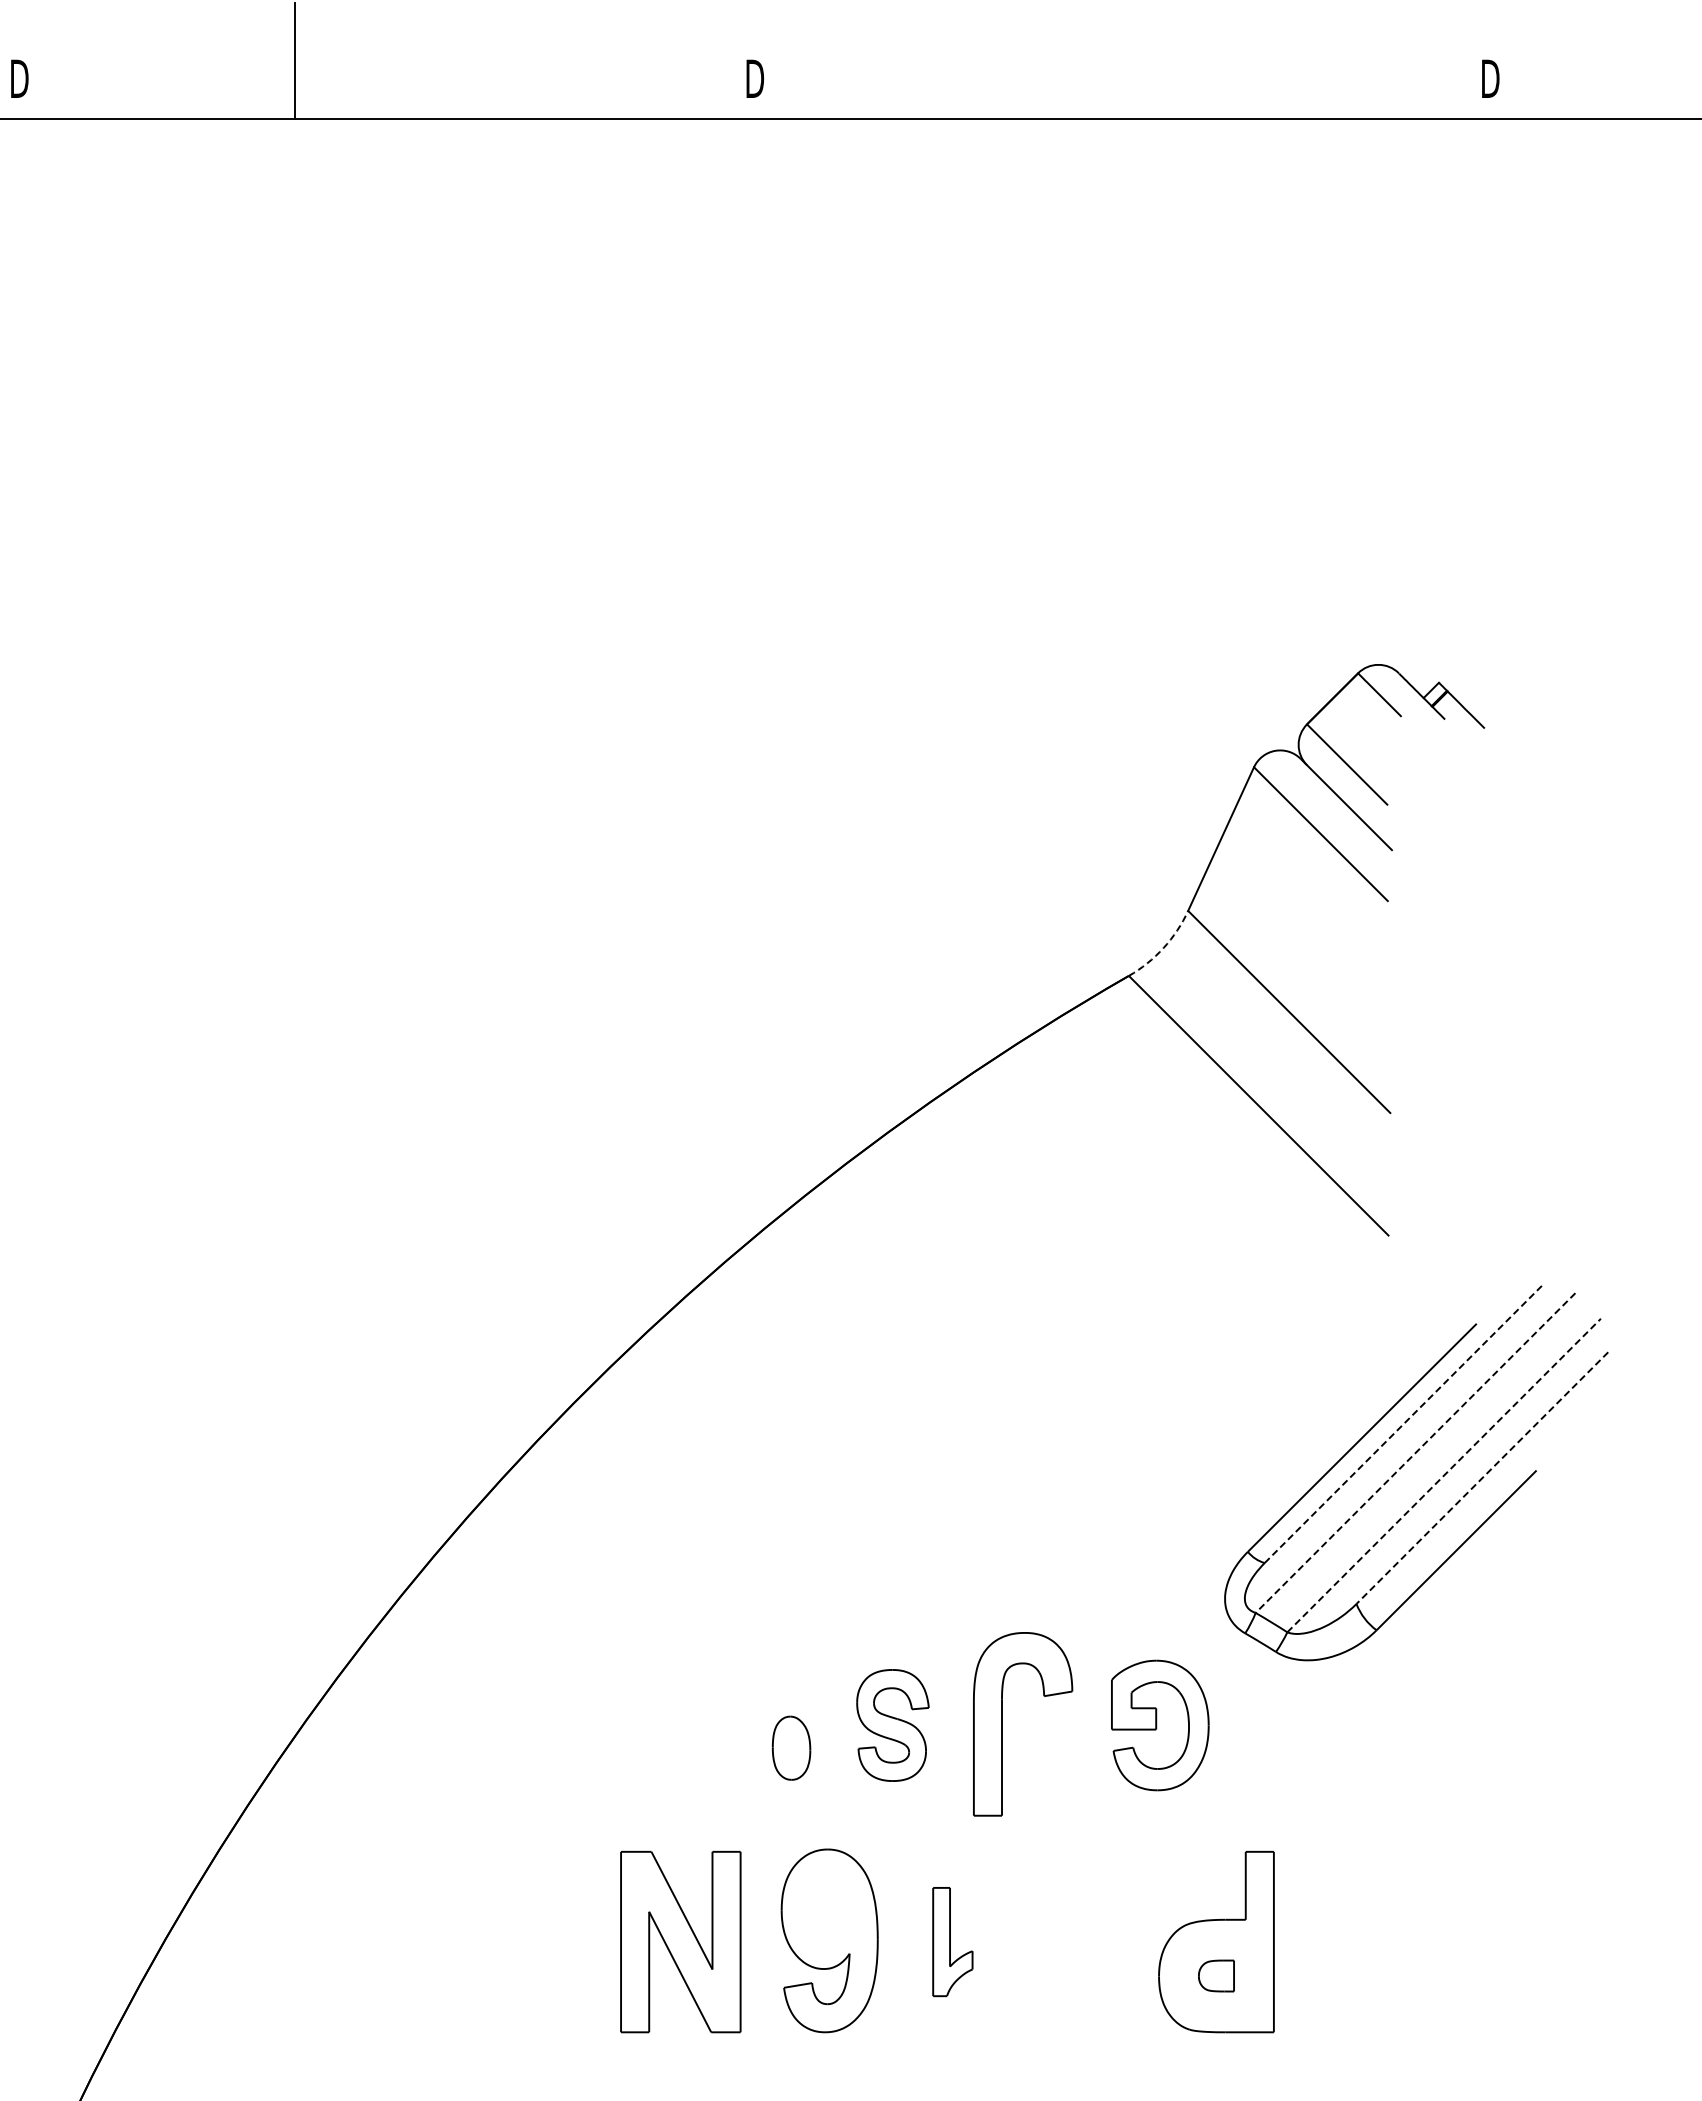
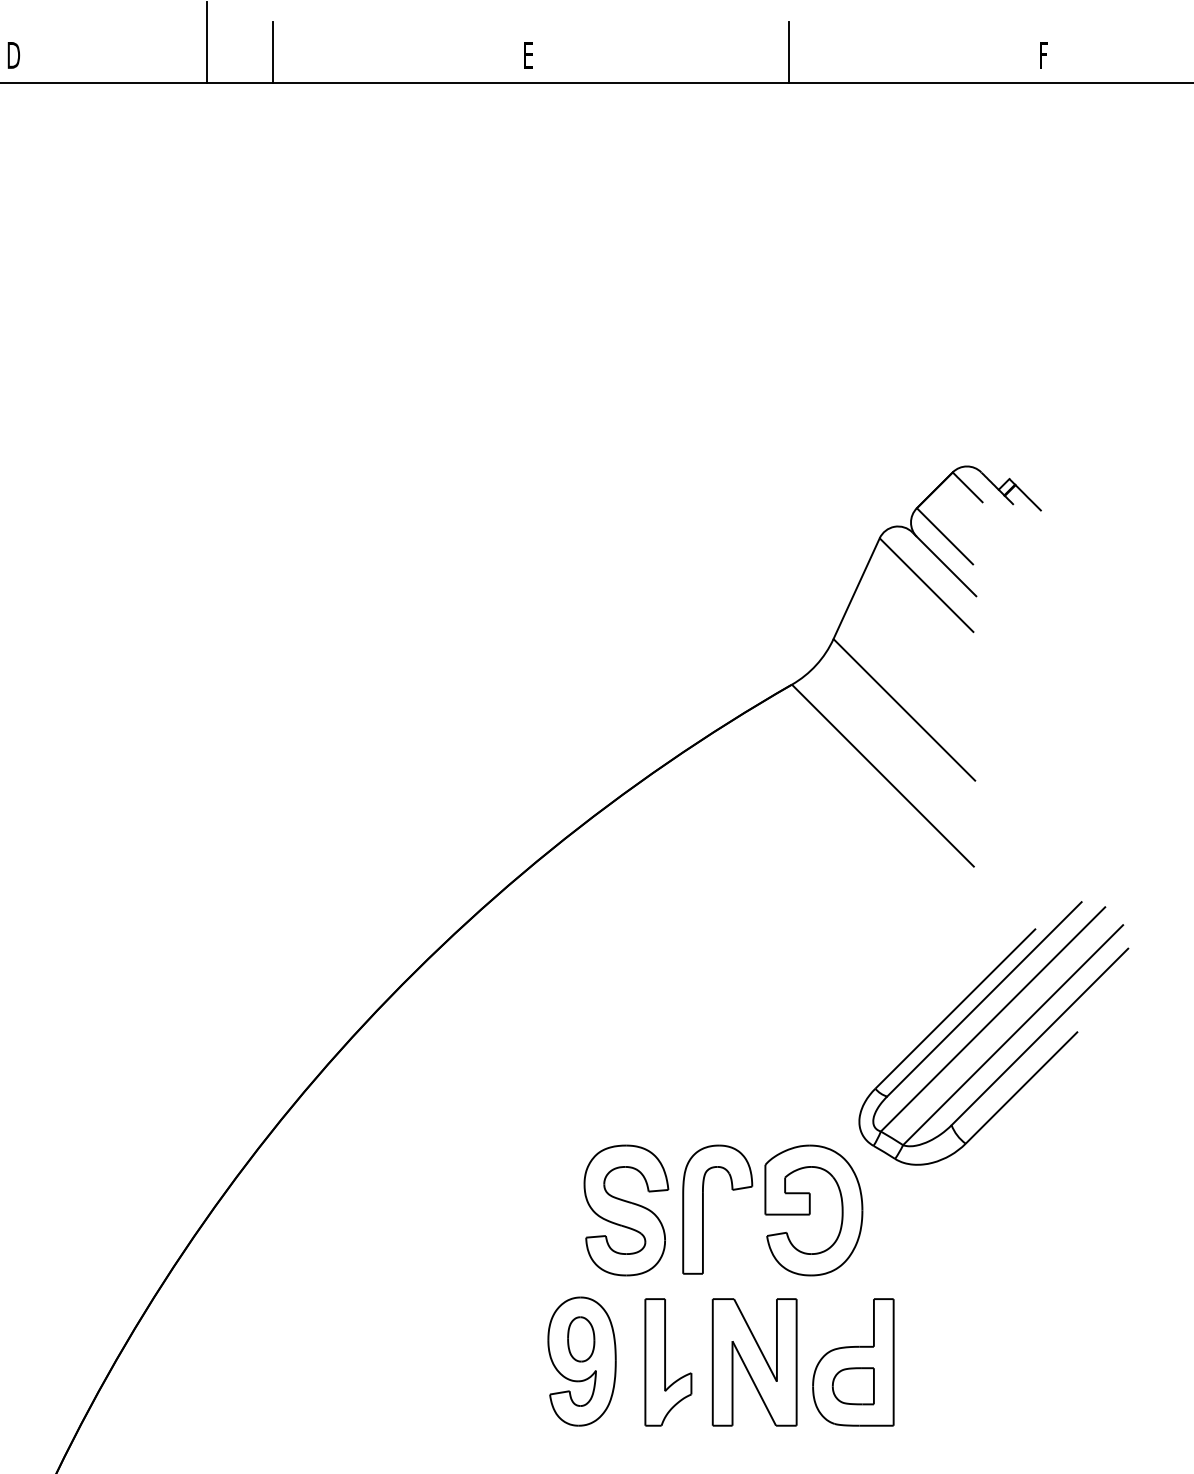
line: (389, 74) -> (273, 52), added
line: (1124, 74) -> (788, 52), added
text: (755, 78) -> (530, 55), D -> E
text: (1490, 78) -> (1045, 55), D -> F
arc: (1163, 948) -> (816, 665), dashed -> solid
line: (1403, 1424) -> (984, 999), dashed -> solid
line: (1415, 1453) -> (992, 1019), dashed -> solid
line: (1444, 1475) -> (1013, 1035), dashed -> solid
line: (1482, 1478) -> (1039, 1037), dashed -> solid
part: (892, 1725) -> (626, 1210), size x1.67
part: (1160, 1725) -> (814, 1210), size x1.43
part: (791, 1747) -> (581, 1338), moved
part: (680, 1941) -> (754, 1362), moved
part: (952, 1941) -> (668, 1362), size x1.67
part: (1216, 1975) -> (853, 1385), size x1.67

